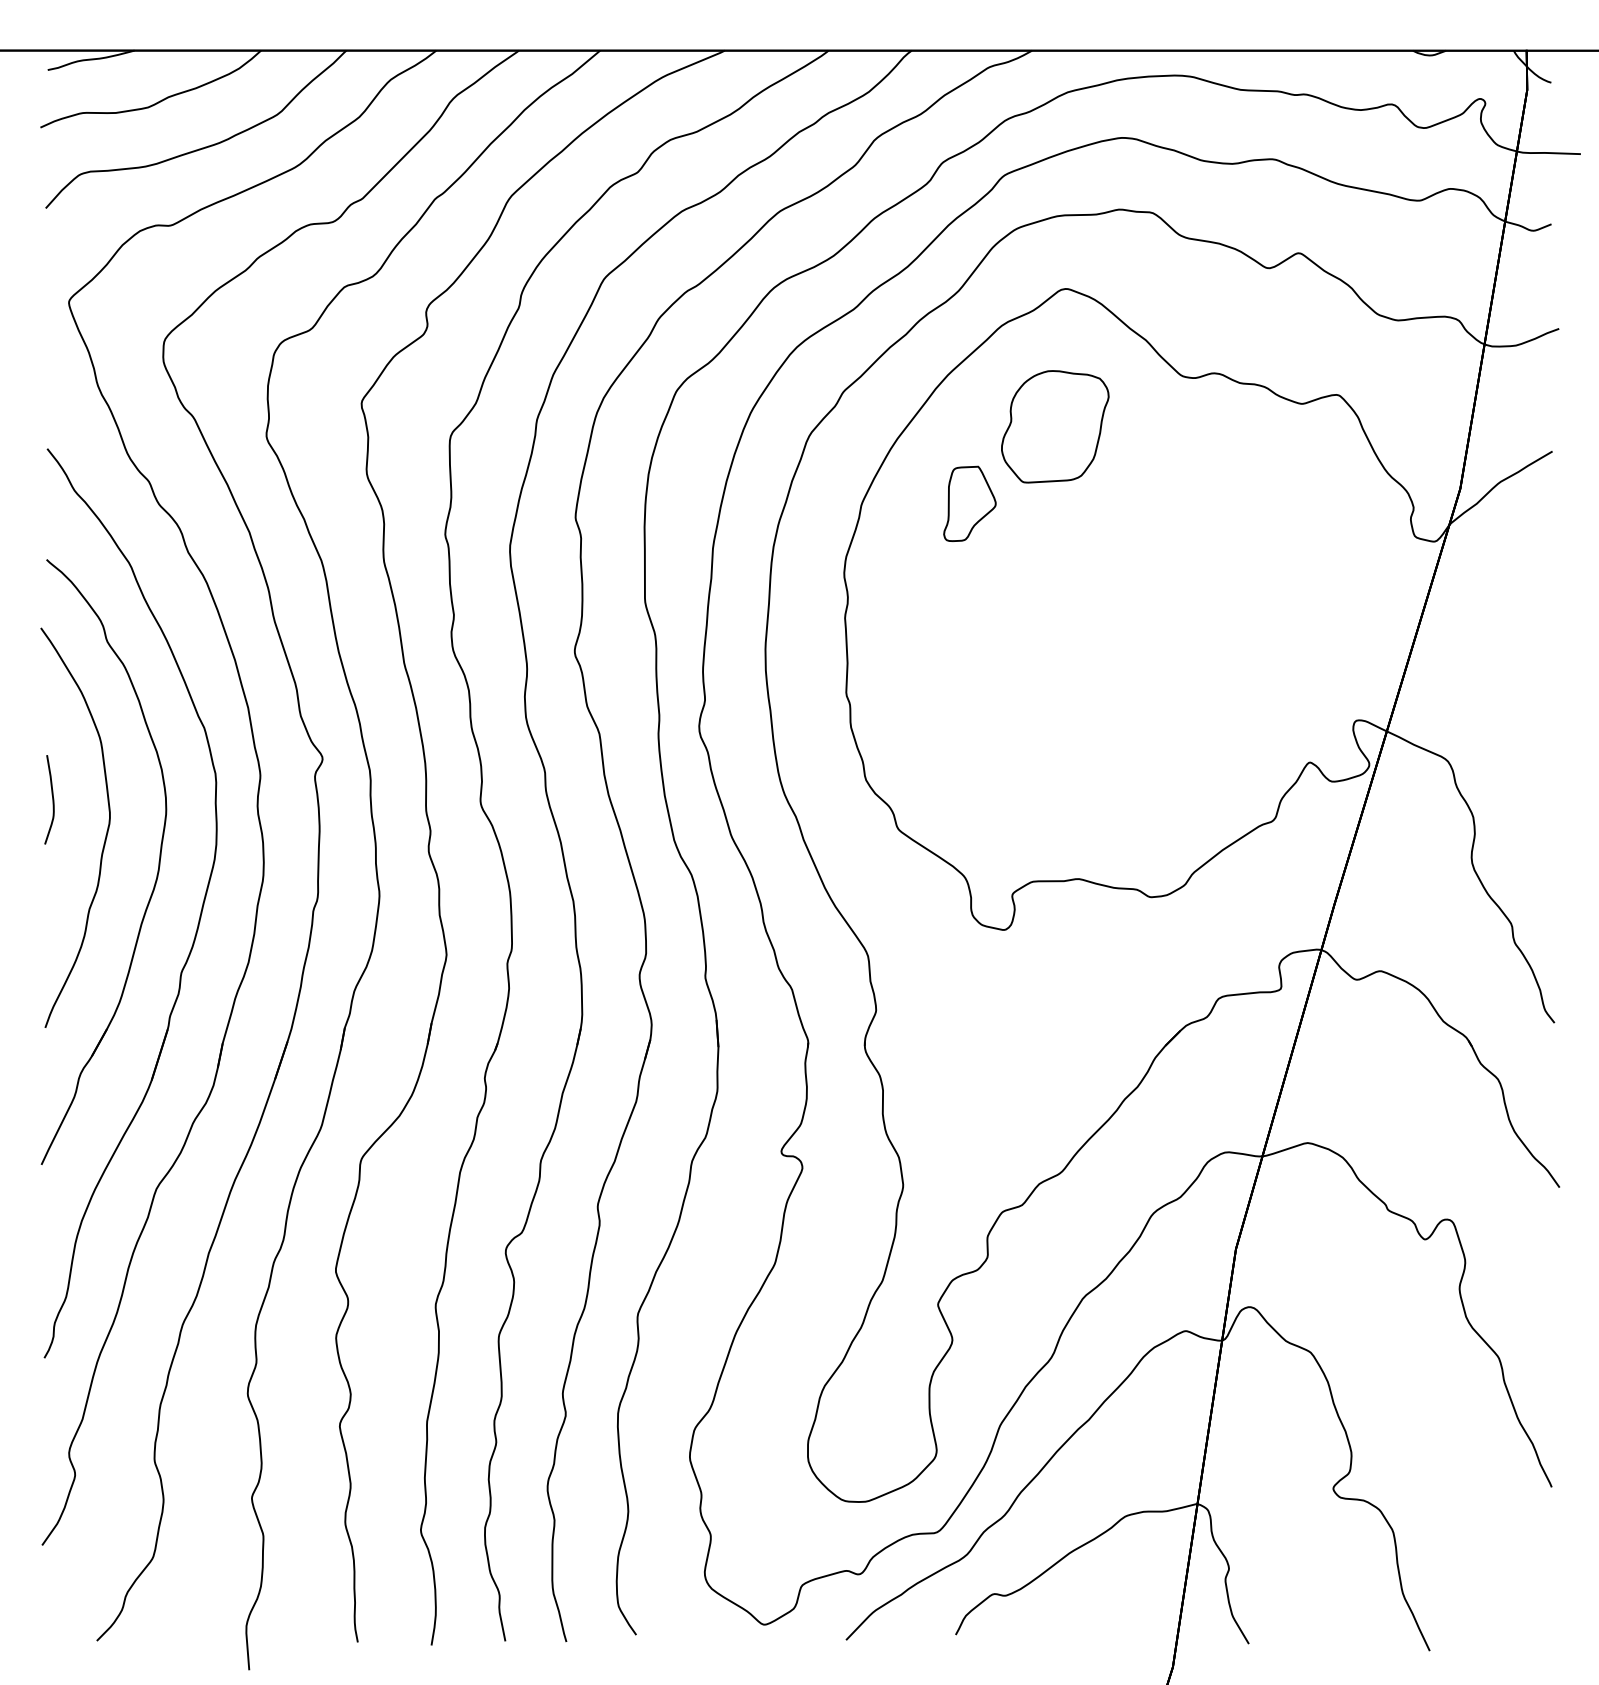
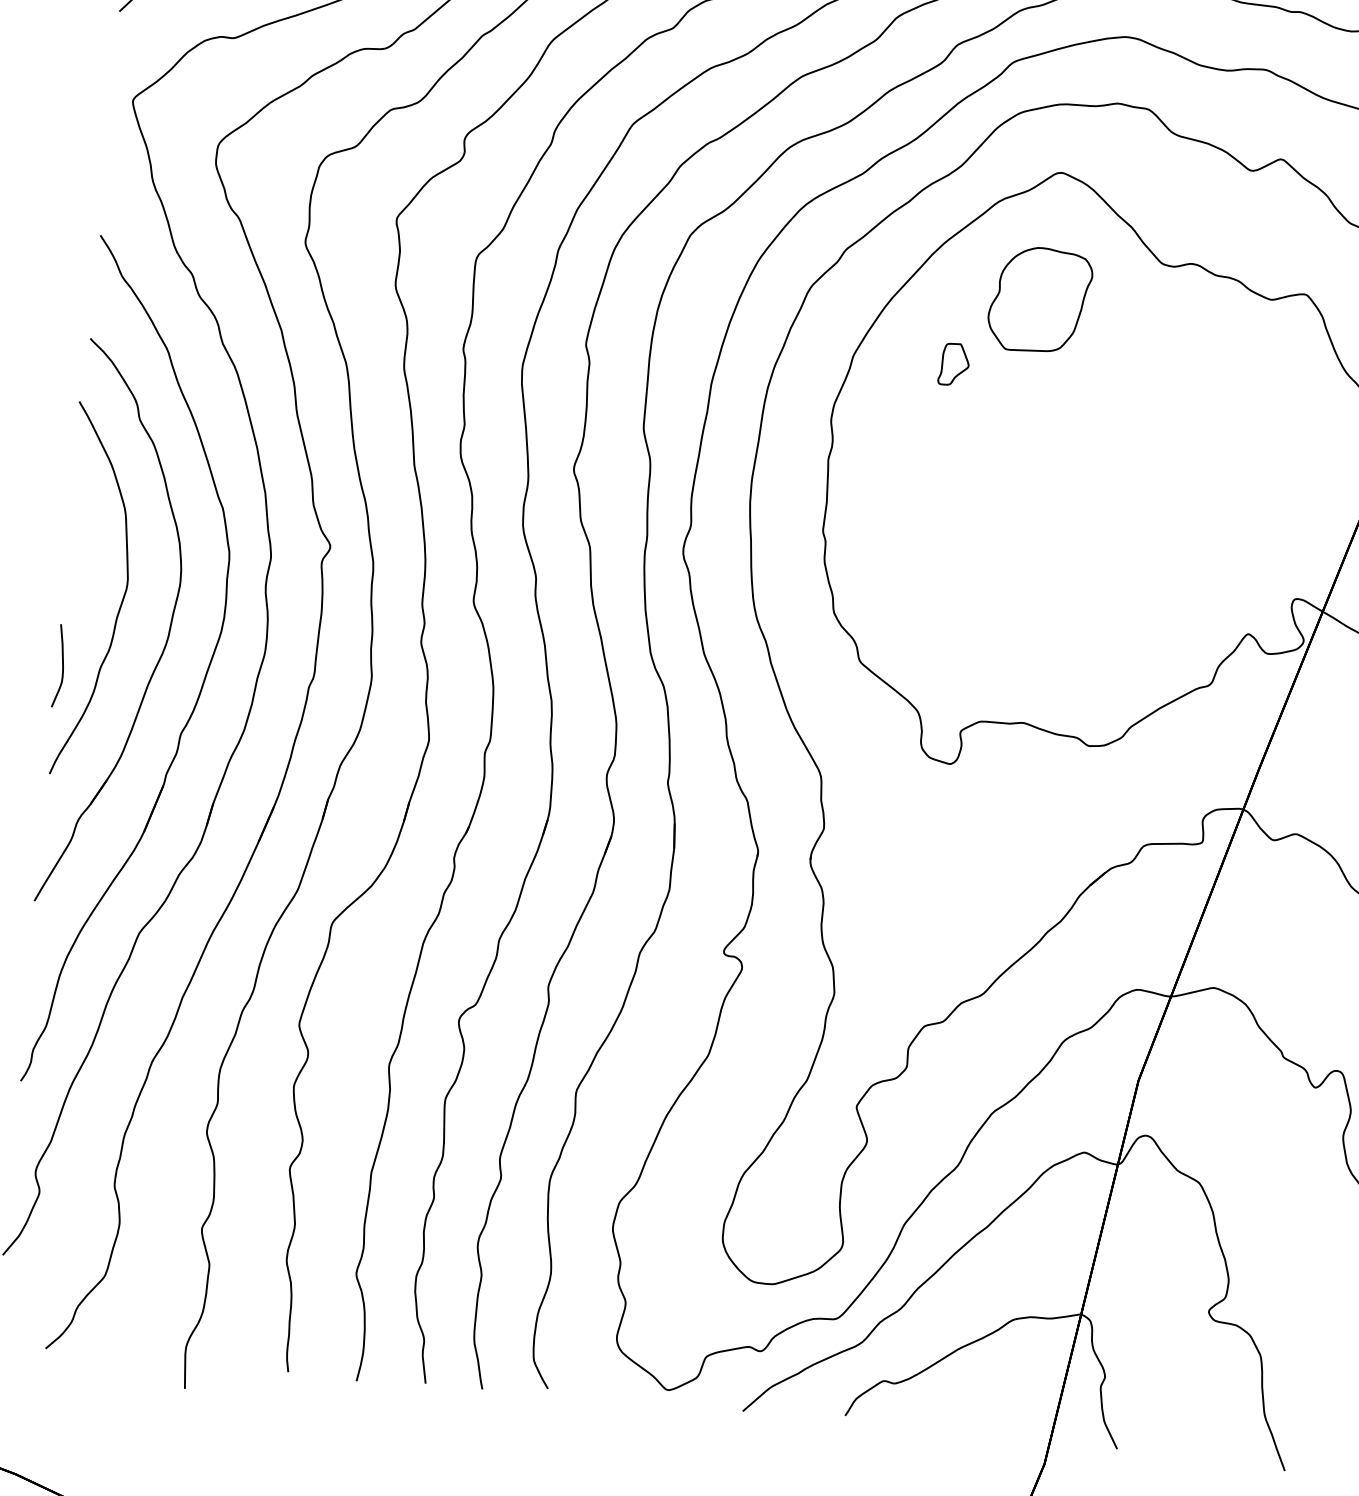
part: (969, 503) -> (953, 364), size x0.6
curve: (52, 799) -> (62, 665), moved

